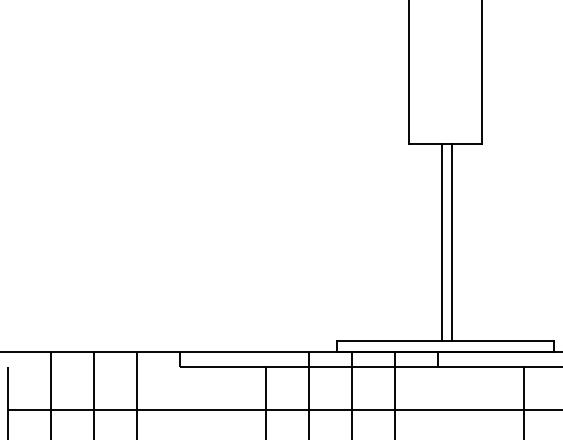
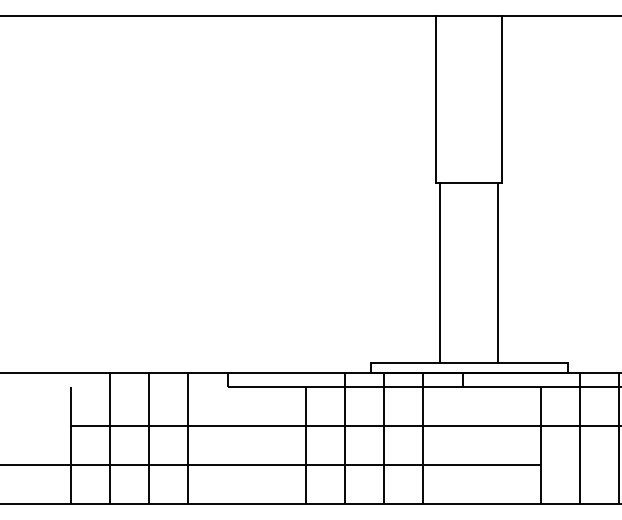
line: (442, 241) -> (498, 272), moved
line: (452, 241) -> (440, 272), moved

